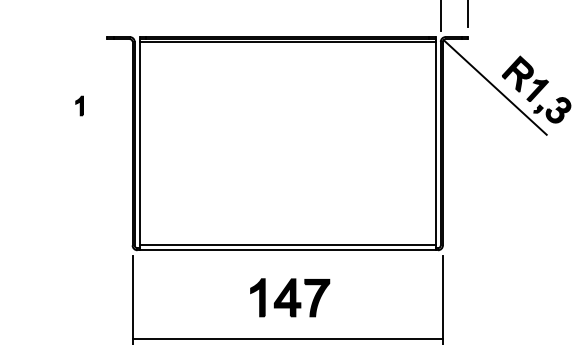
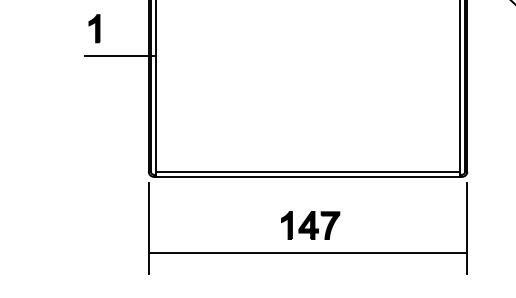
part: (79, 105) -> (94, 28), size x1.43
line: (103, 132) -> (118, 55), added
part: (290, 297) -> (310, 225), size x0.71
line: (287, 339) -> (307, 252), moved

